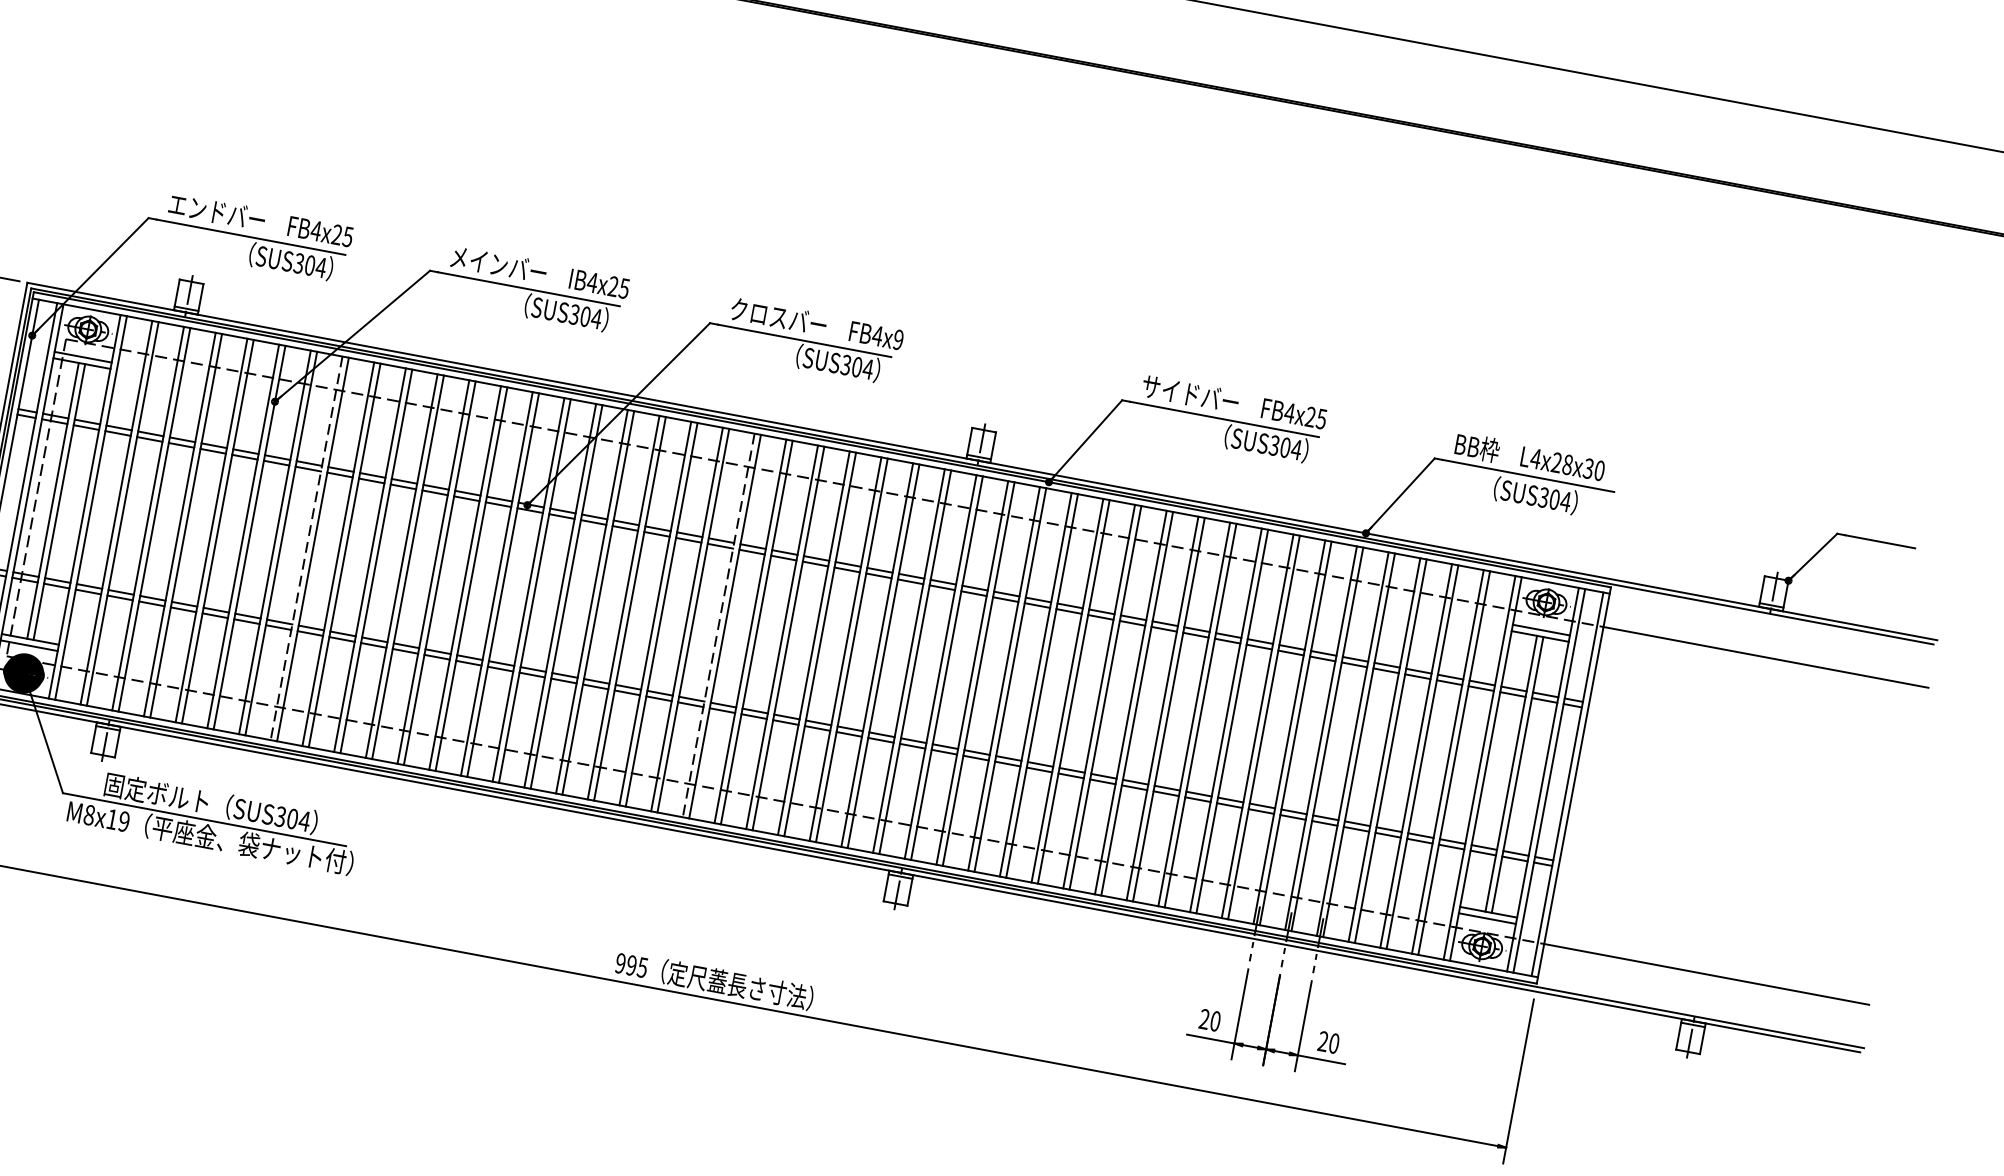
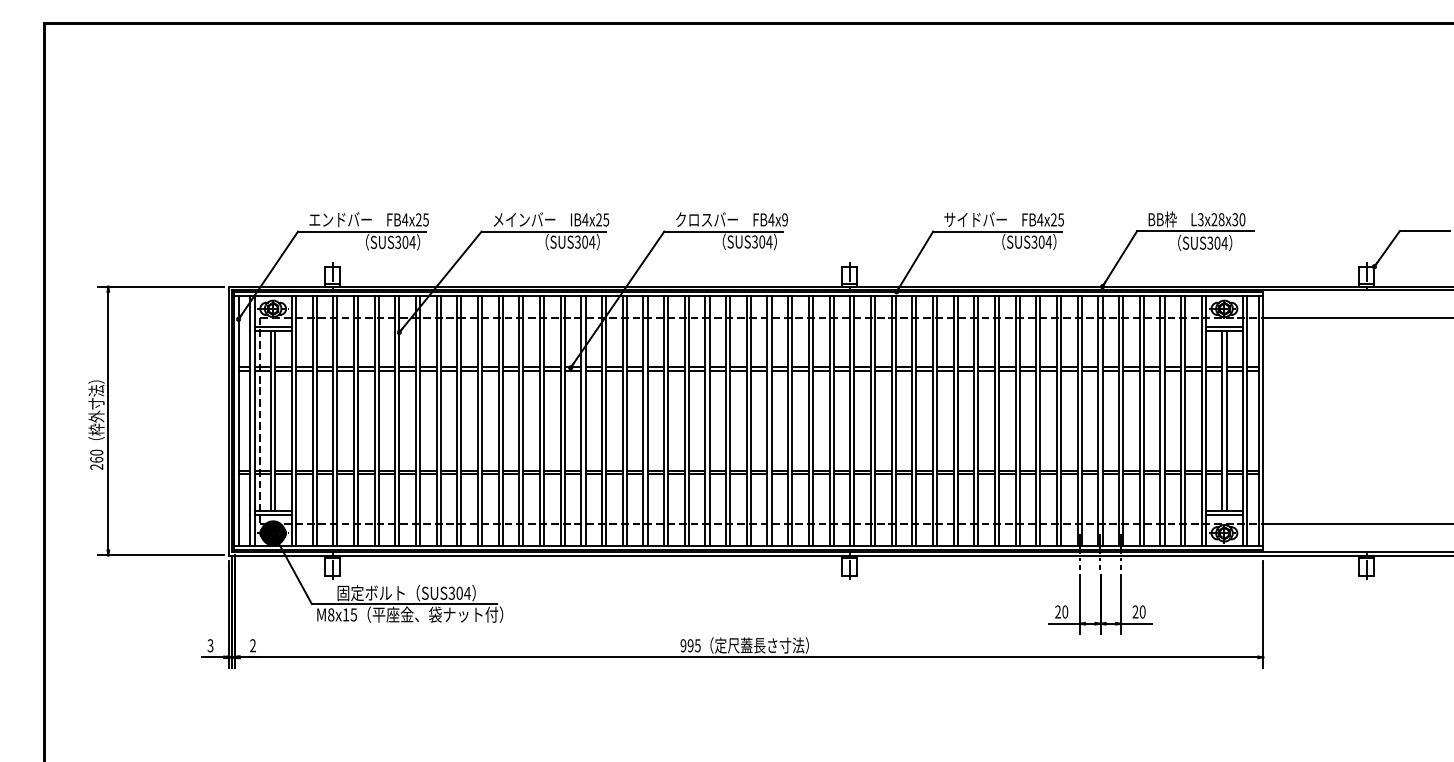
text: (1535, 458) -> (1200, 219), L4x28x30 -> L3x28x30
line: (306, 548) -> (436, 421), dashed -> solid
line: (718, 626) -> (705, 421), dashed -> solid
text: (123, 820) -> (353, 614), M8x19 -> M8x15

